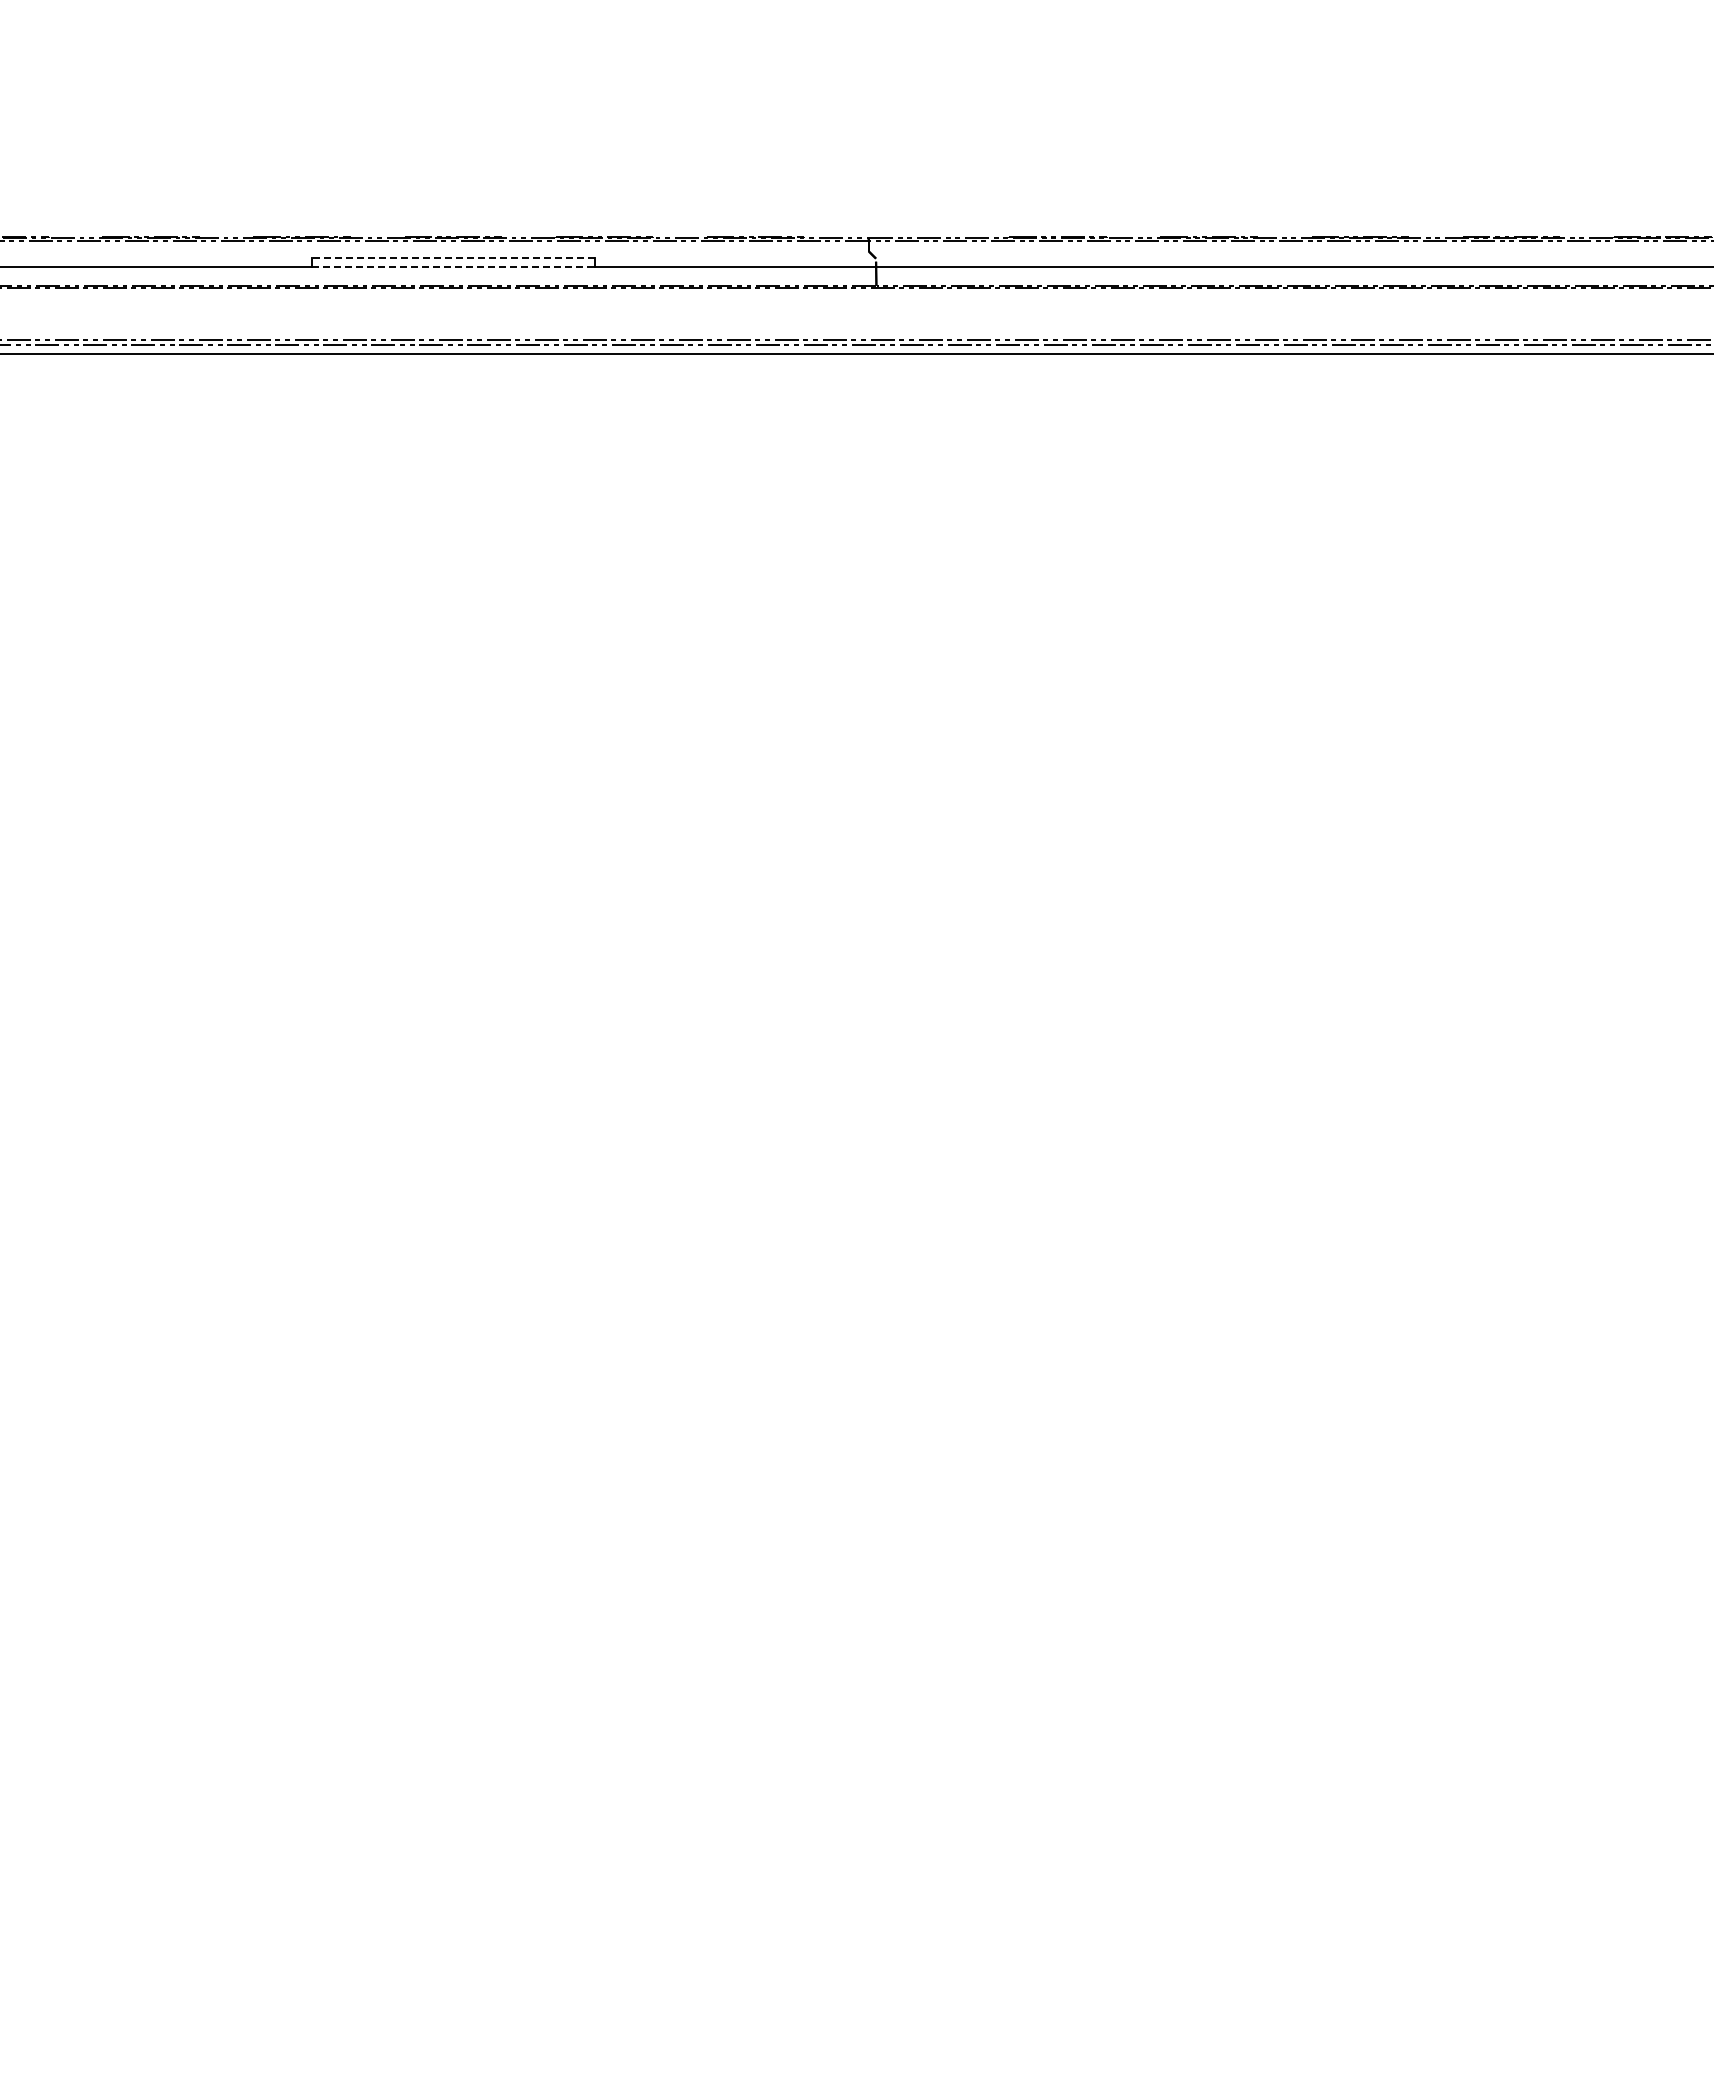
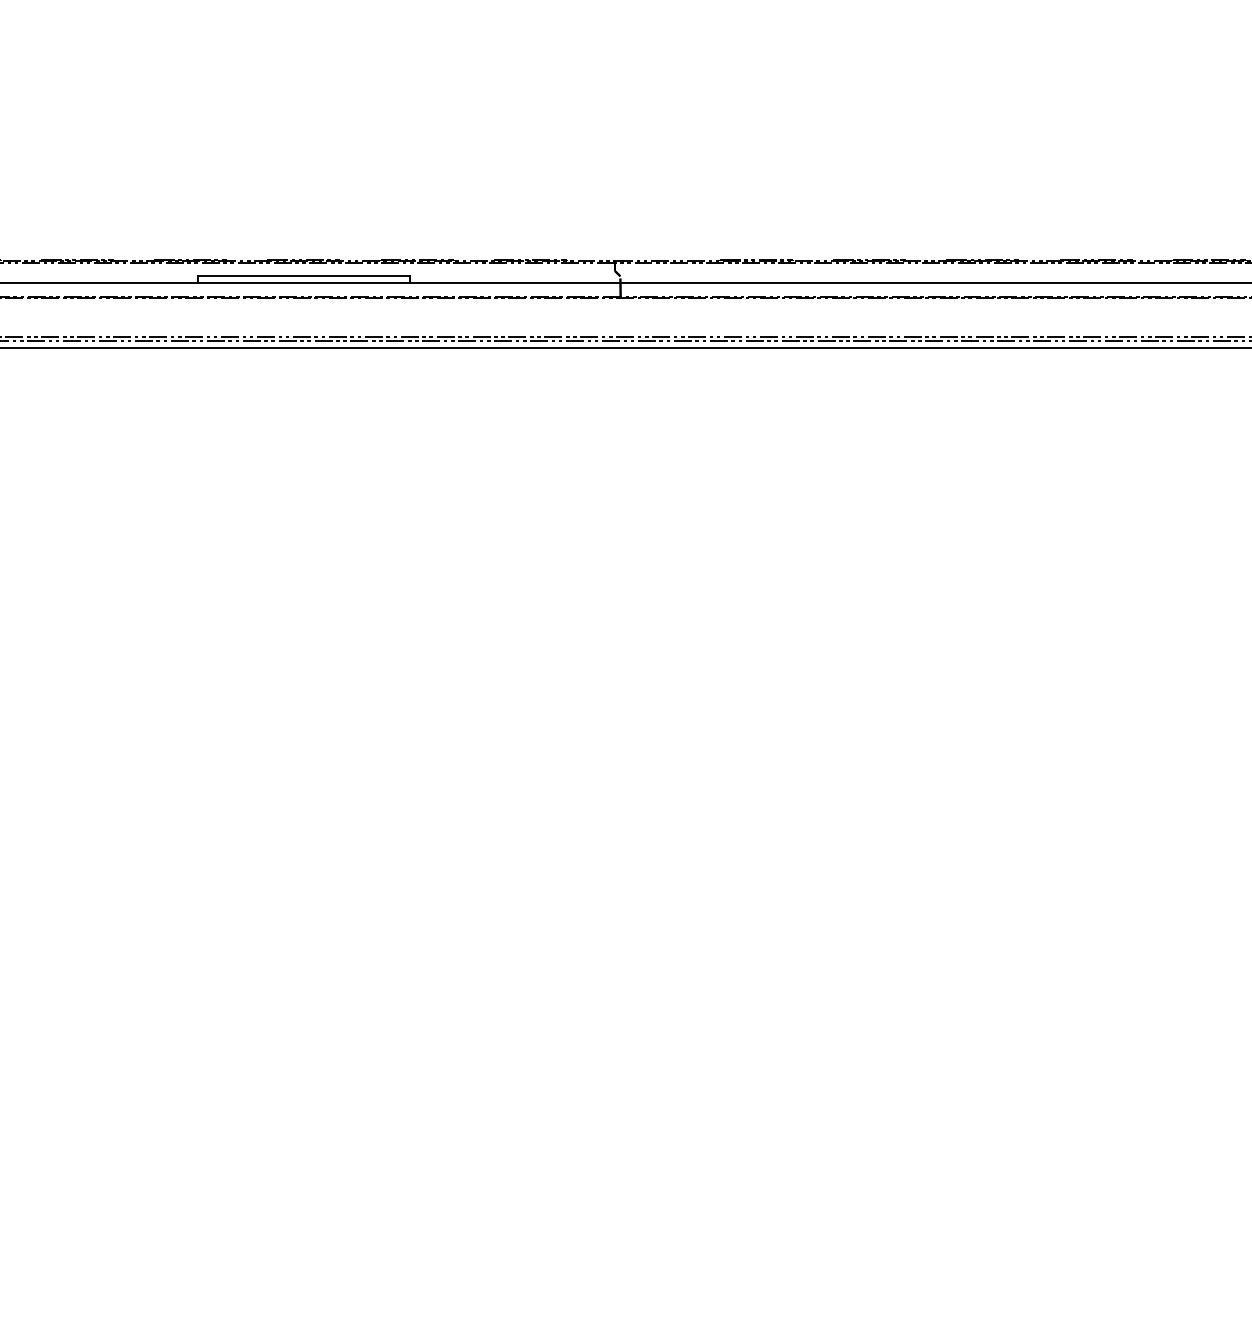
line: (453, 258) -> (304, 276), dashed -> solid
line: (453, 267) -> (304, 282), dashed -> solid

